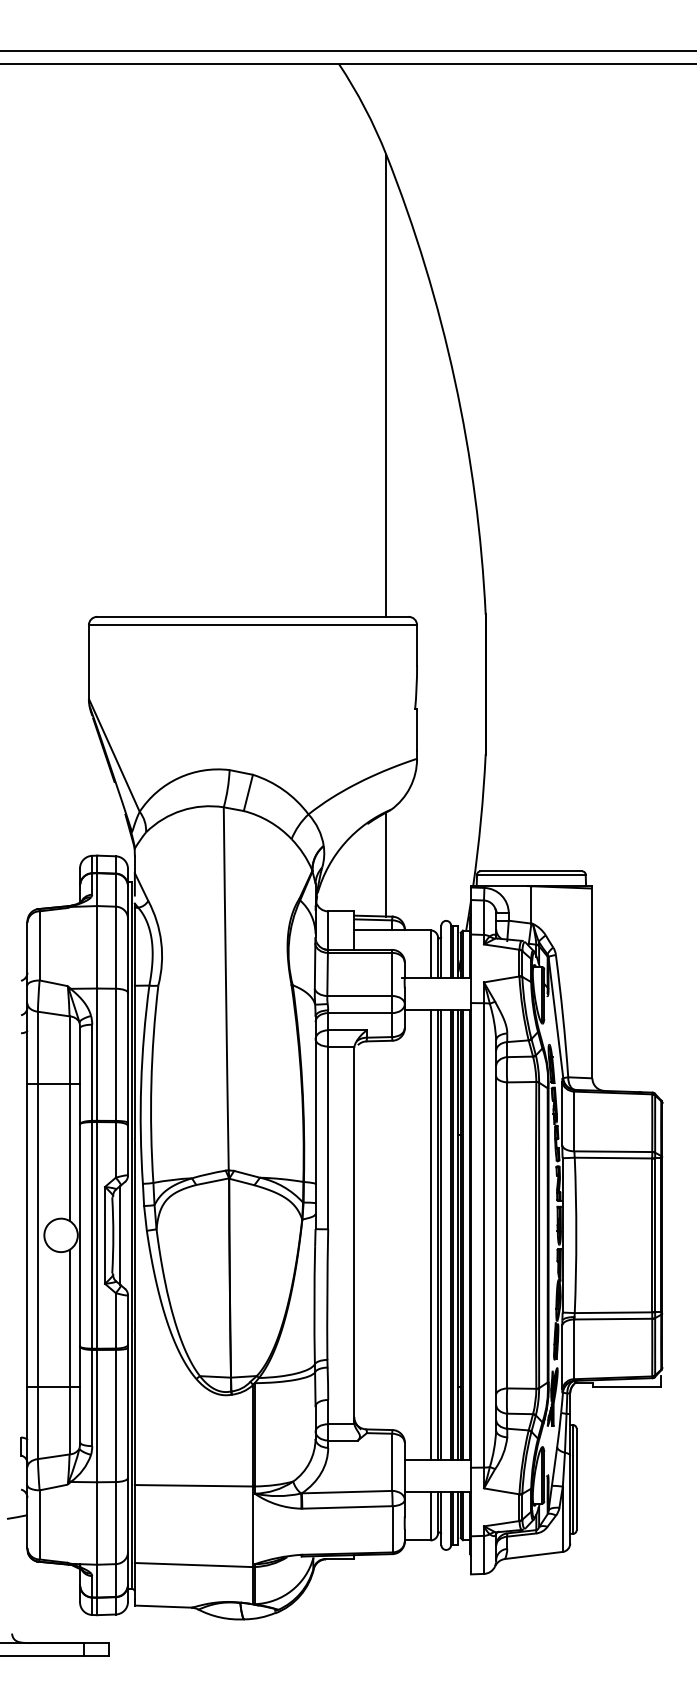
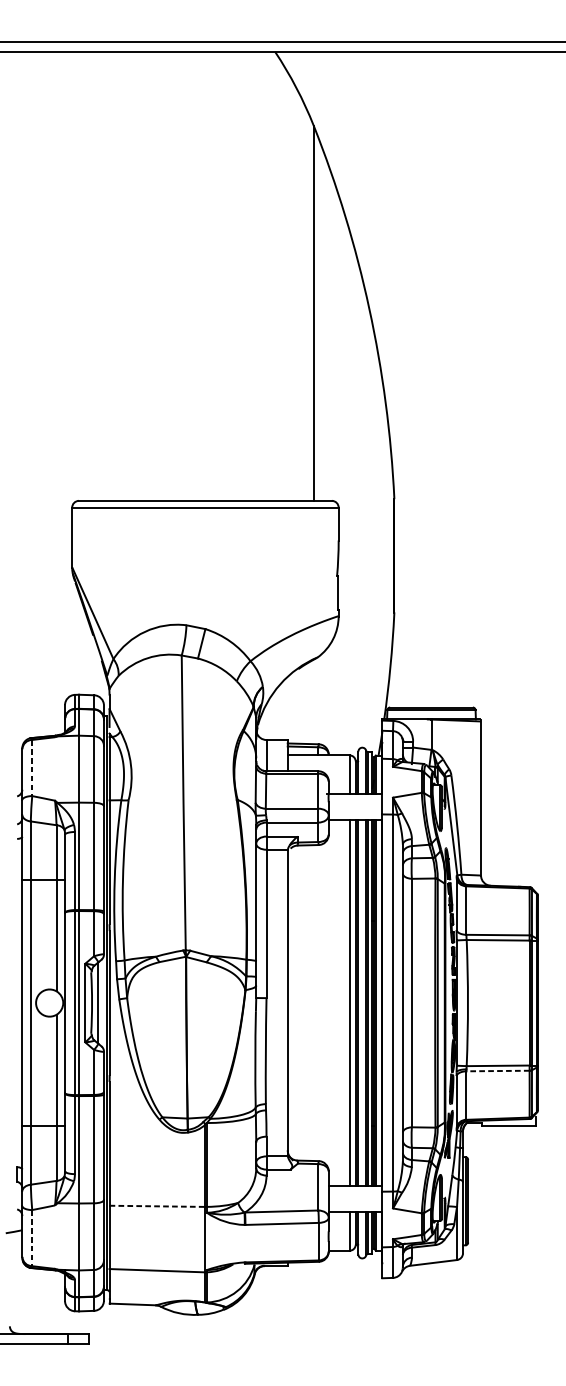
line: (386, 864) -> (313, 701), removed
line: (39, 945) -> (32, 767), solid -> dashed
line: (613, 1319) -> (498, 1071), solid -> dashed
line: (194, 1485) -> (157, 1206), solid -> dashed
line: (39, 1524) -> (32, 1237), solid -> dashed

